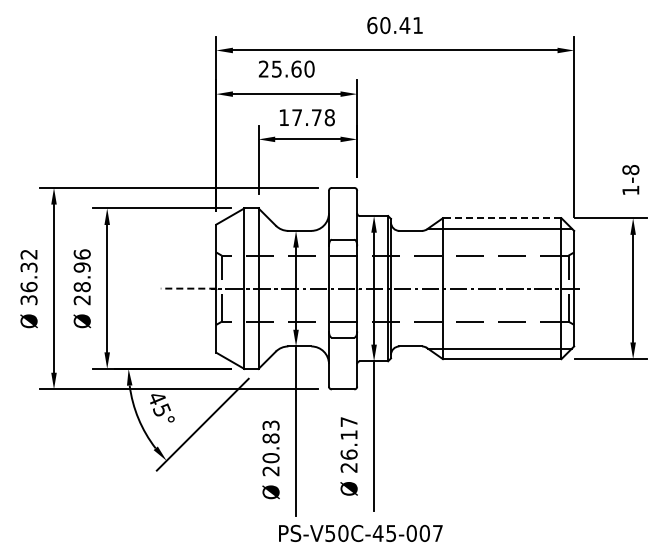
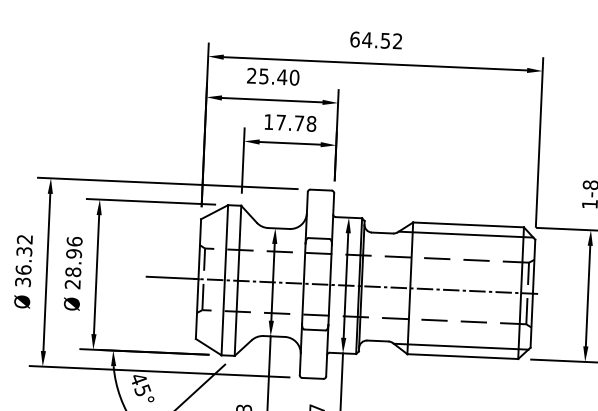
text: (401, 25) -> (382, 40), 60.41 -> 64.52
text: (296, 68) -> (282, 76), 25.60 -> 25.40
line: (501, 218) -> (467, 225), dashed -> solid
line: (188, 288) -> (172, 277), dashed -> solid

